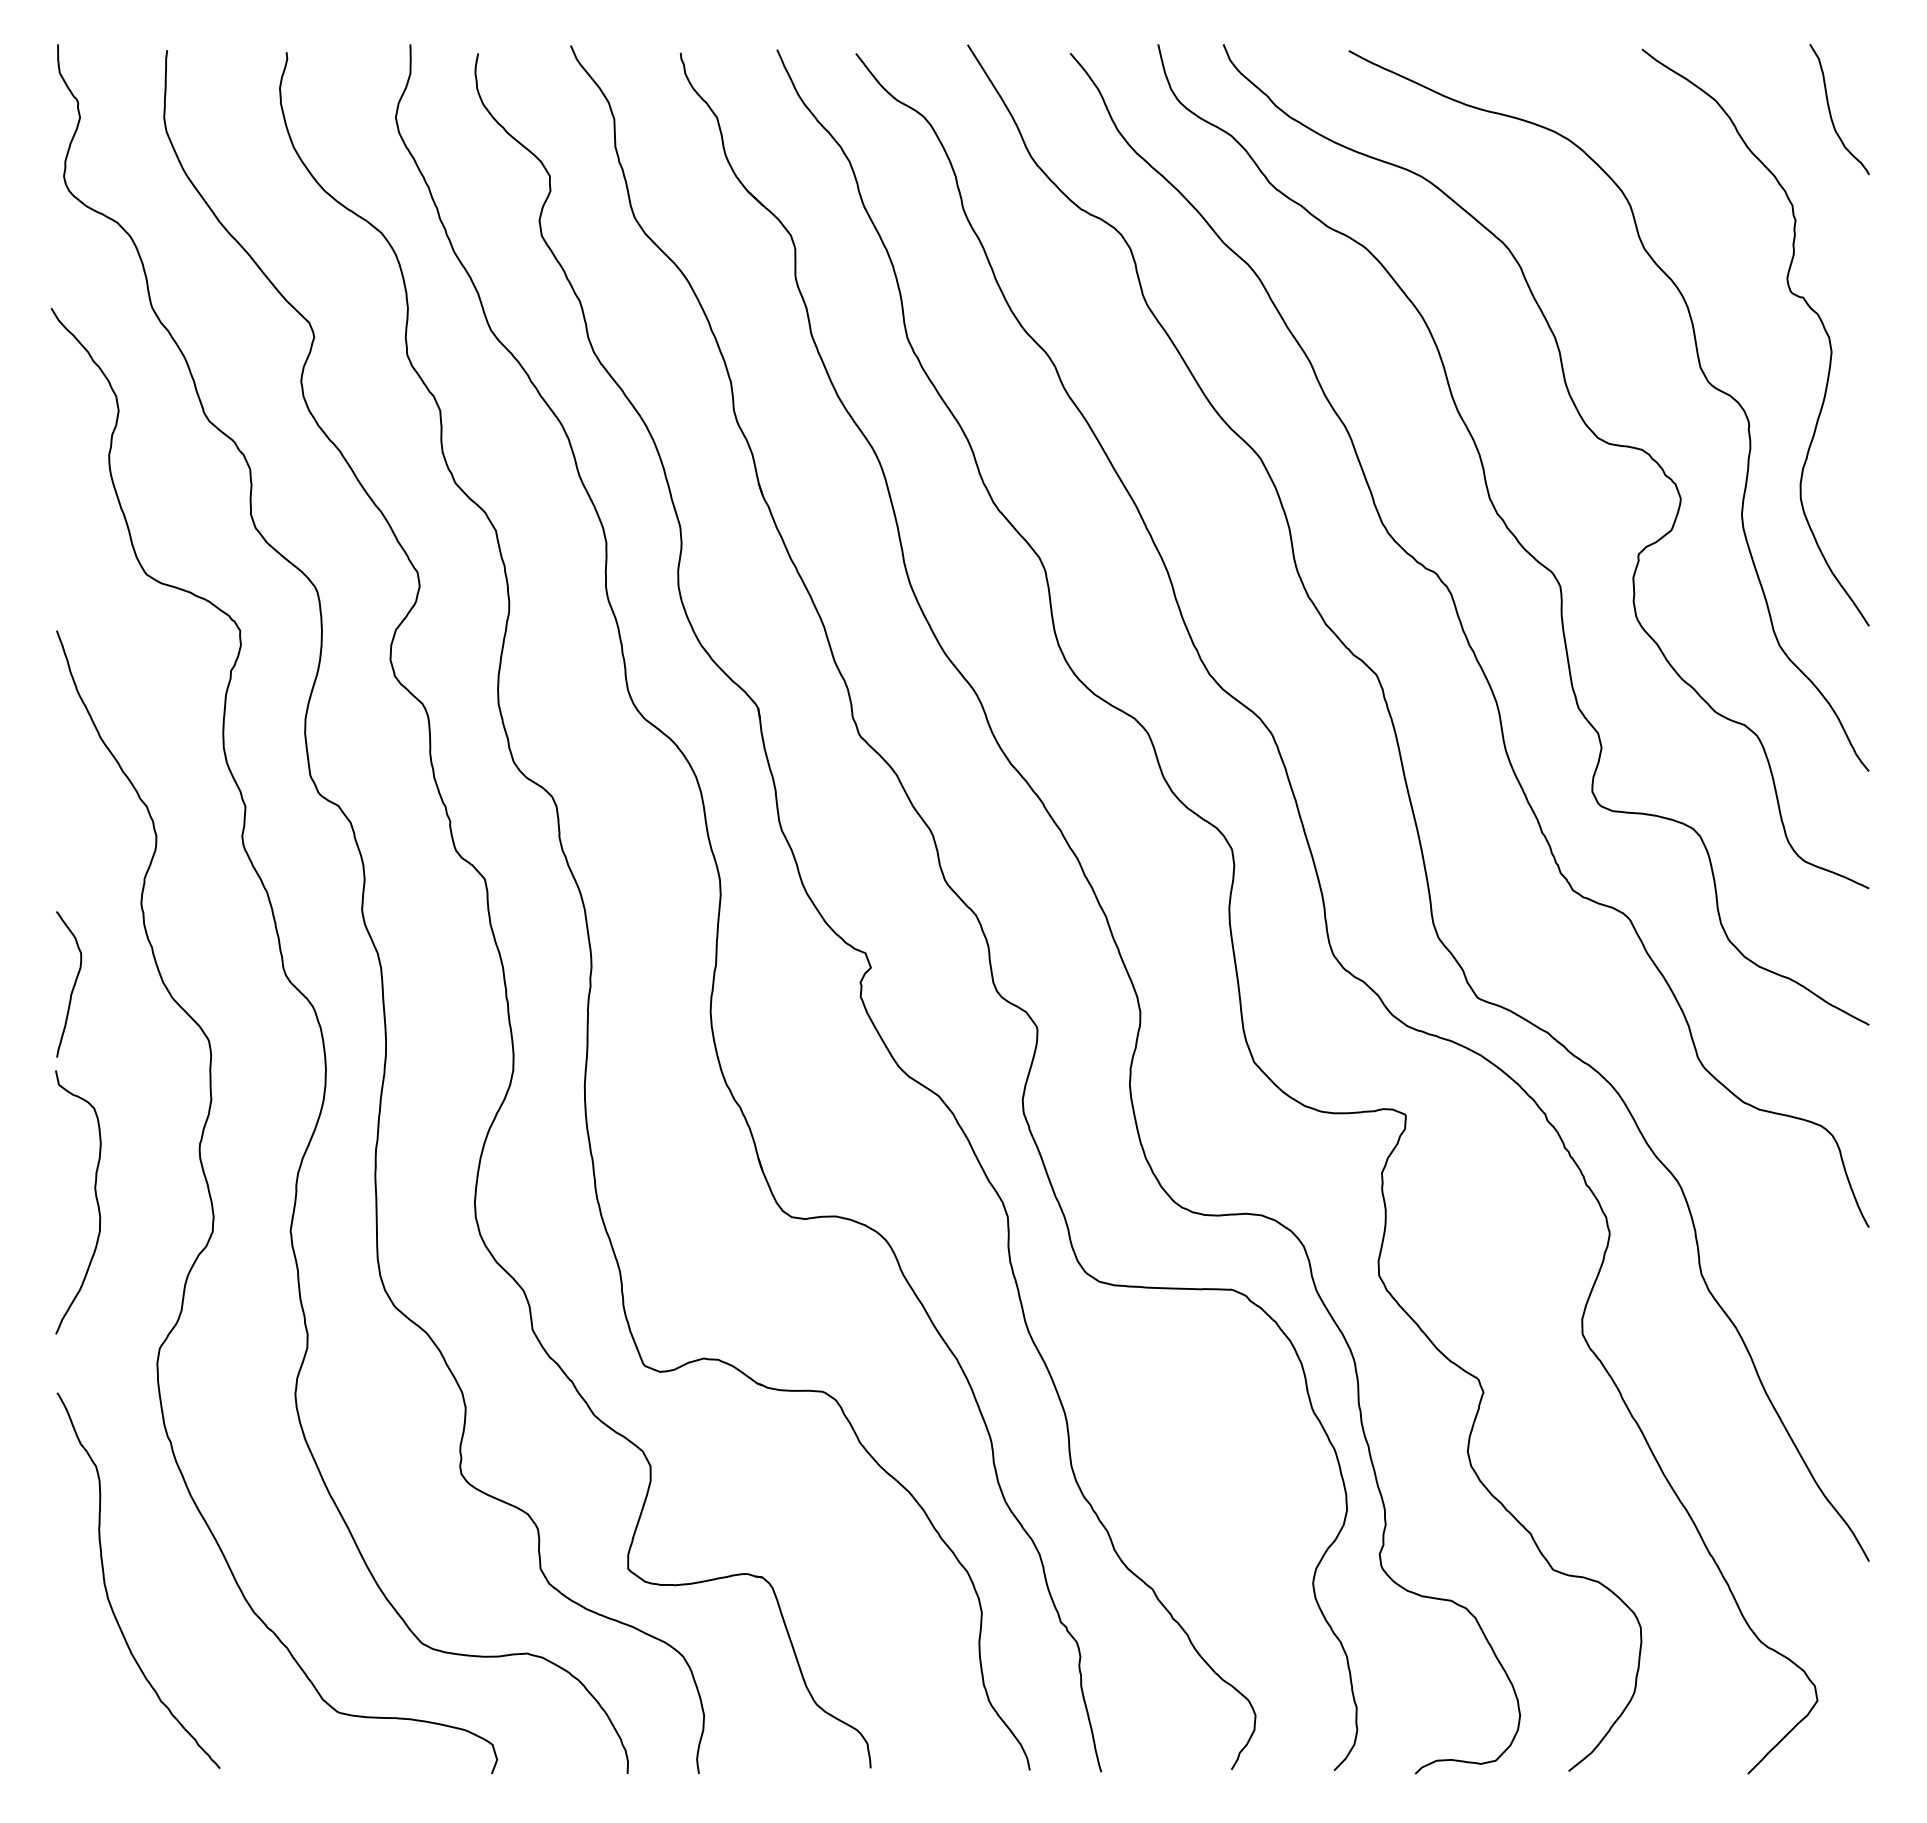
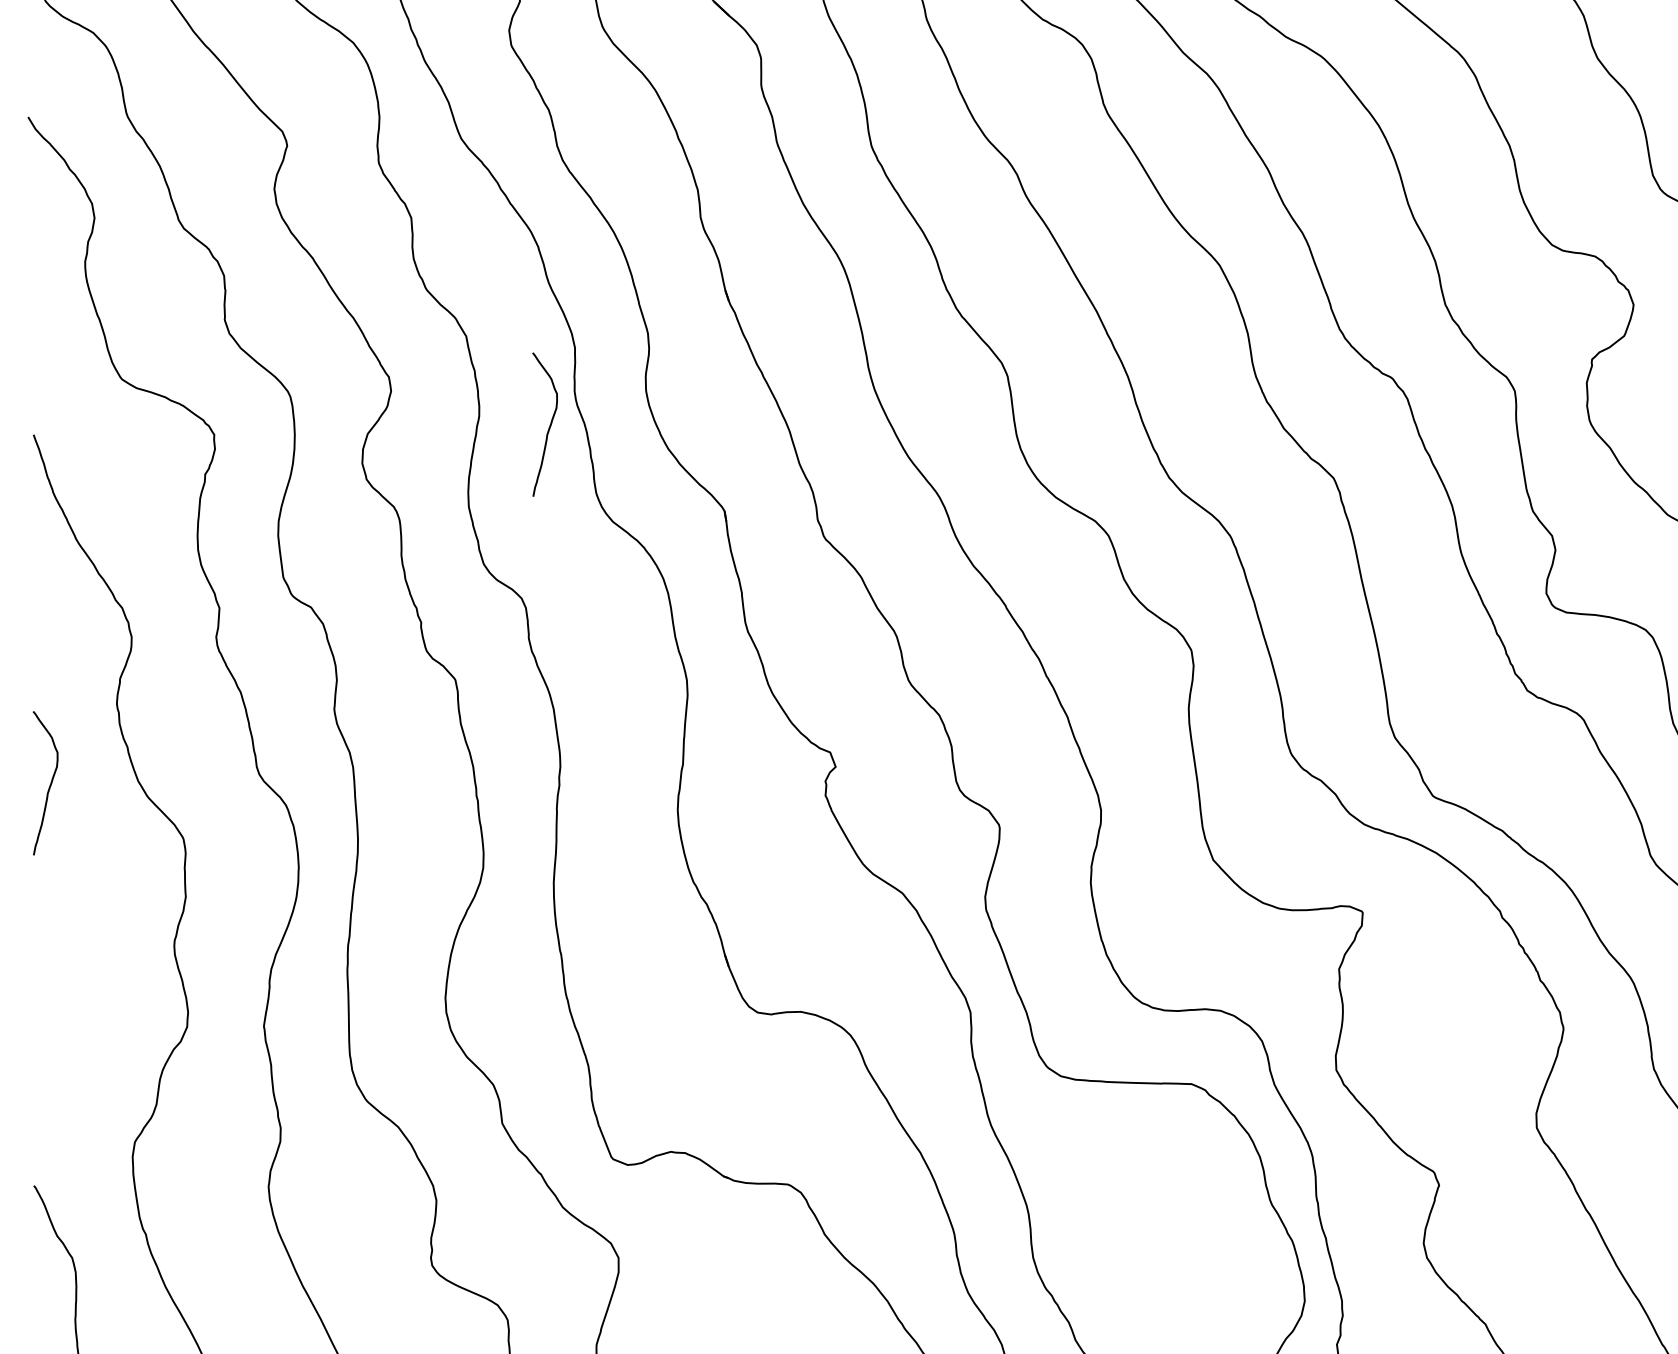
curve: (580, 620) -> (549, 424), added
curve: (95, 1198) -> (71, 994), removed

